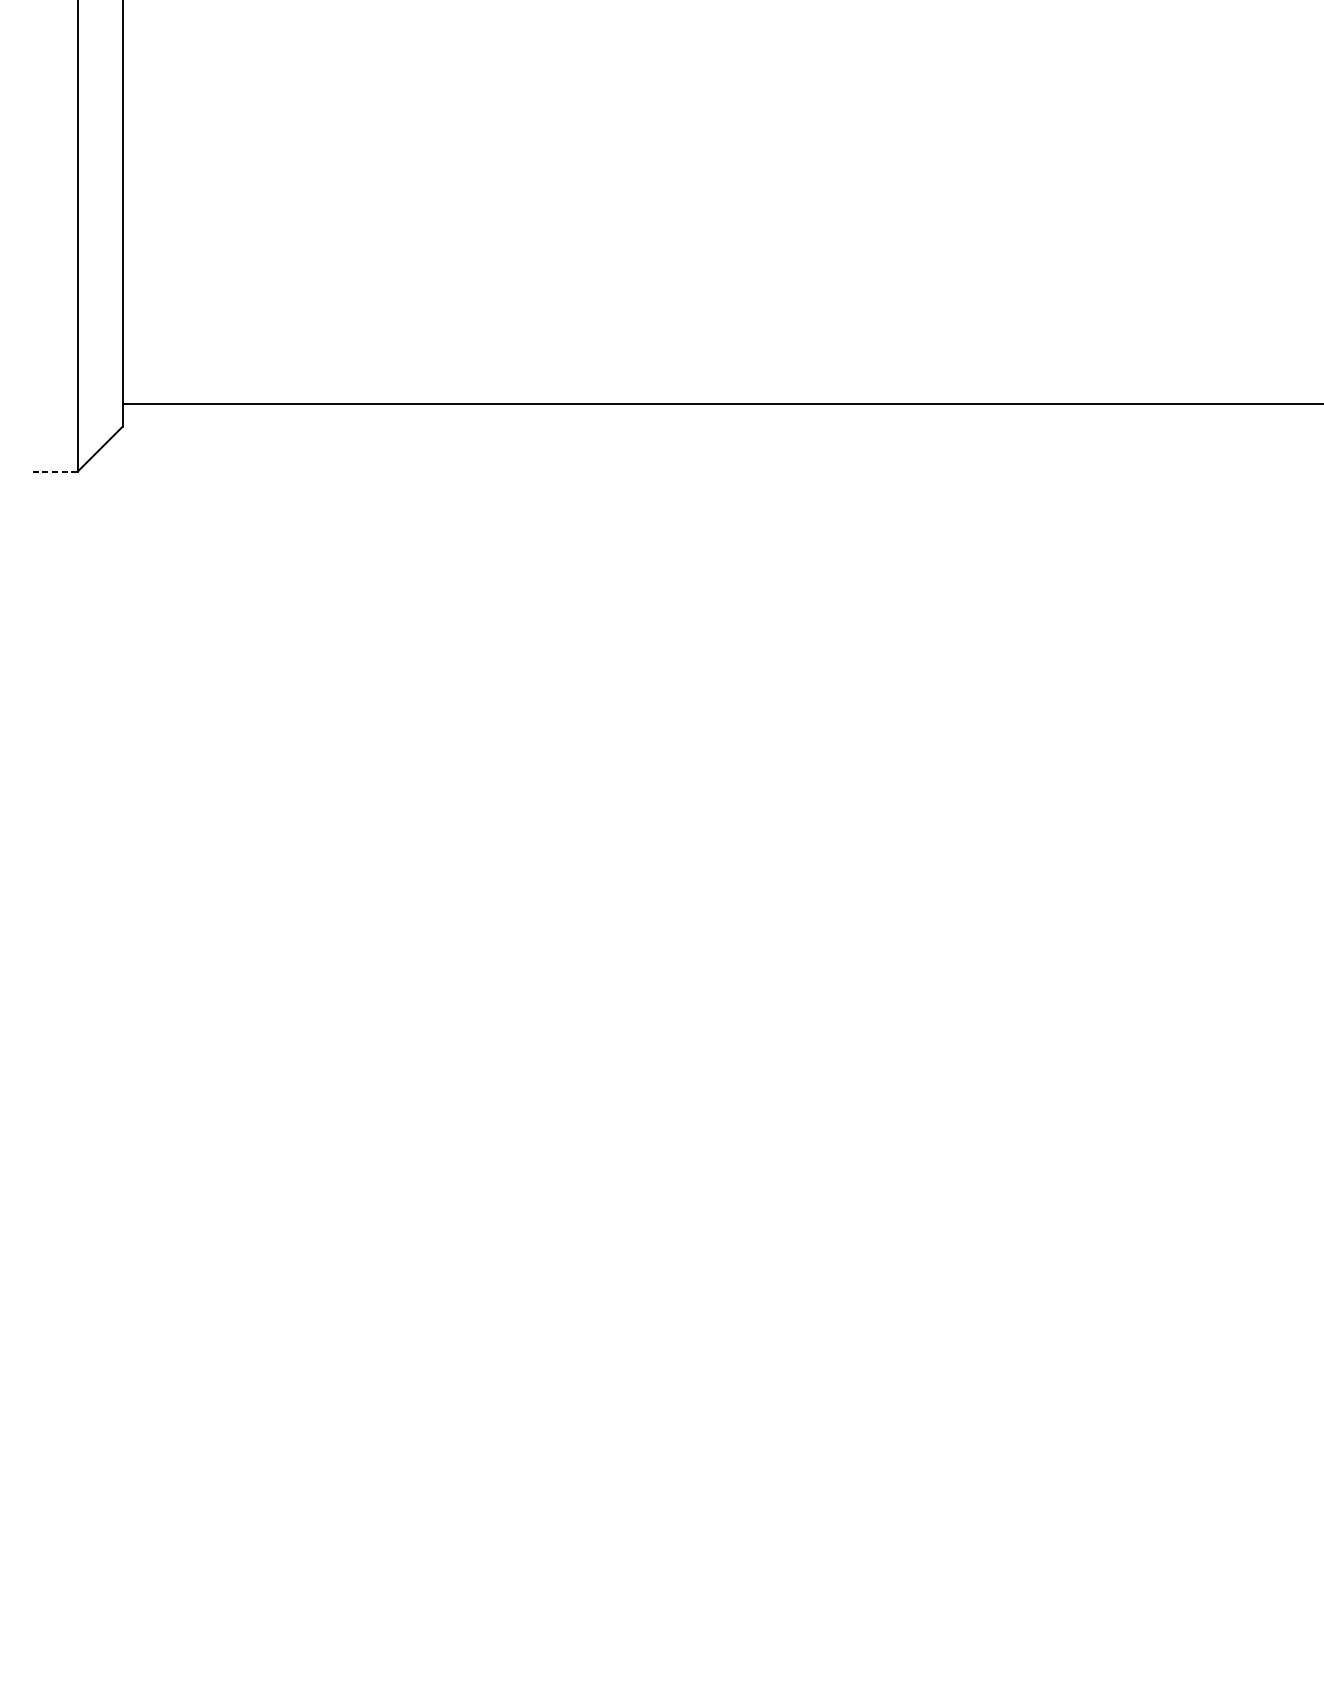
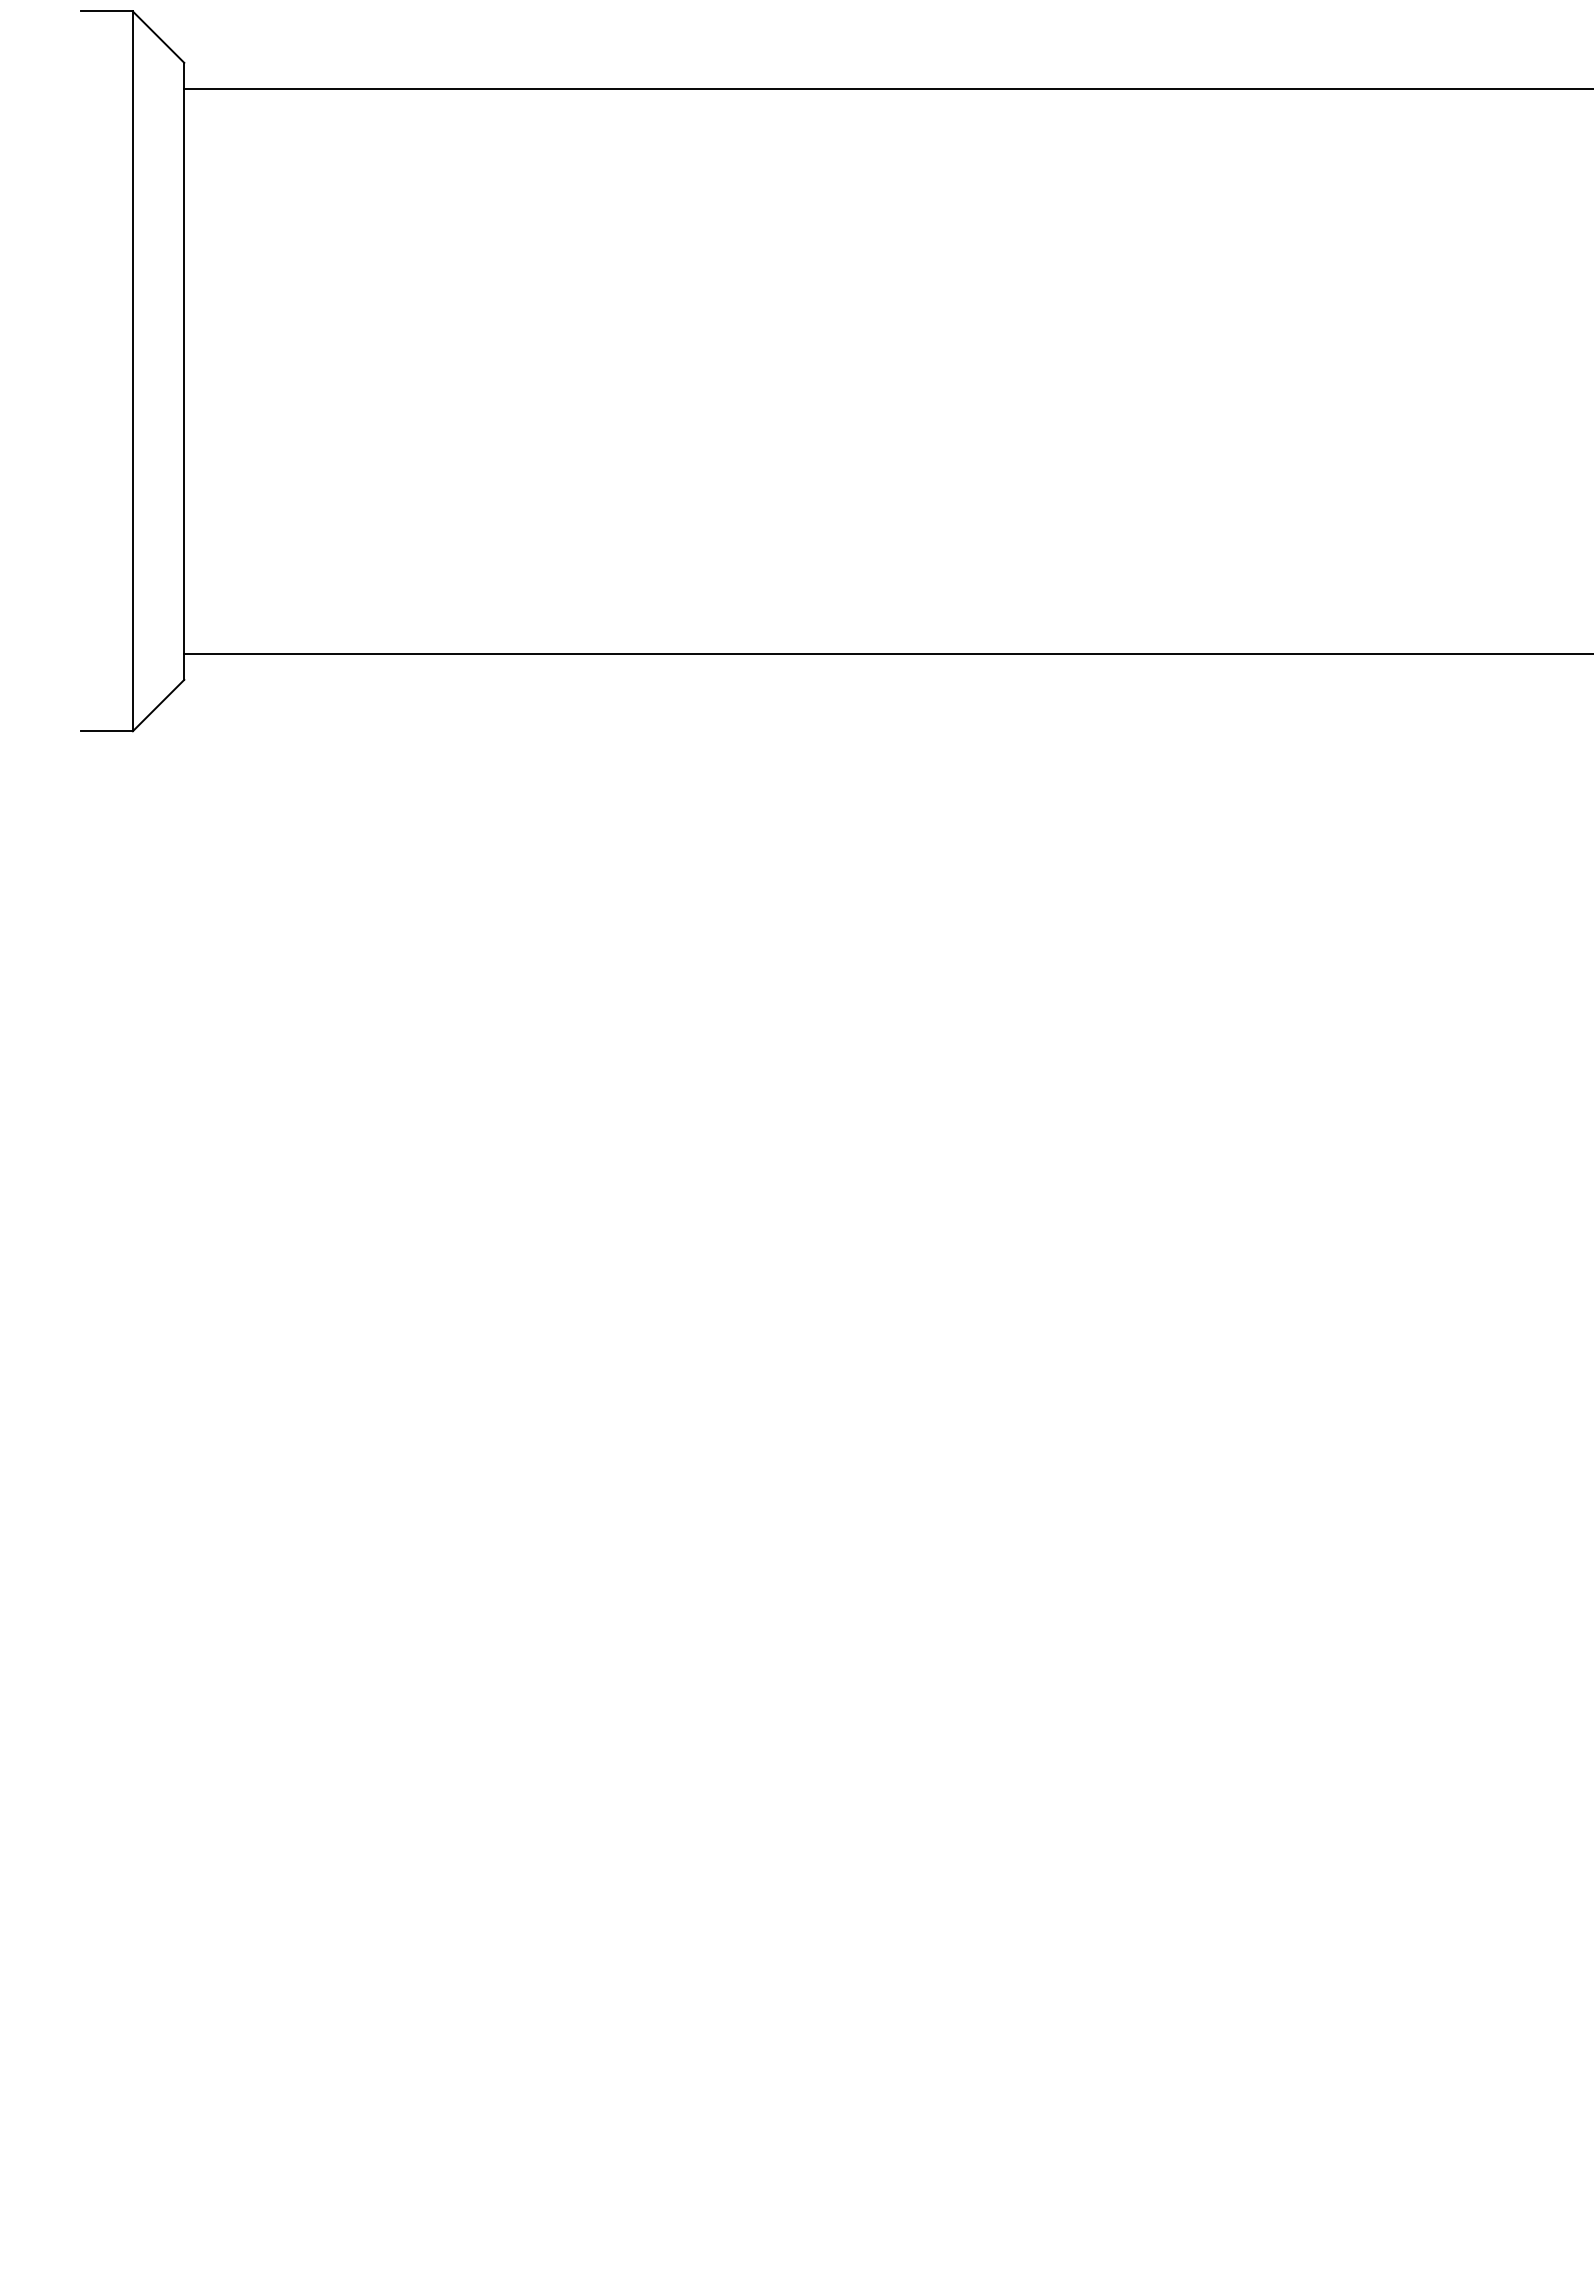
line: (55, 471) -> (107, 731), dashed -> solid

